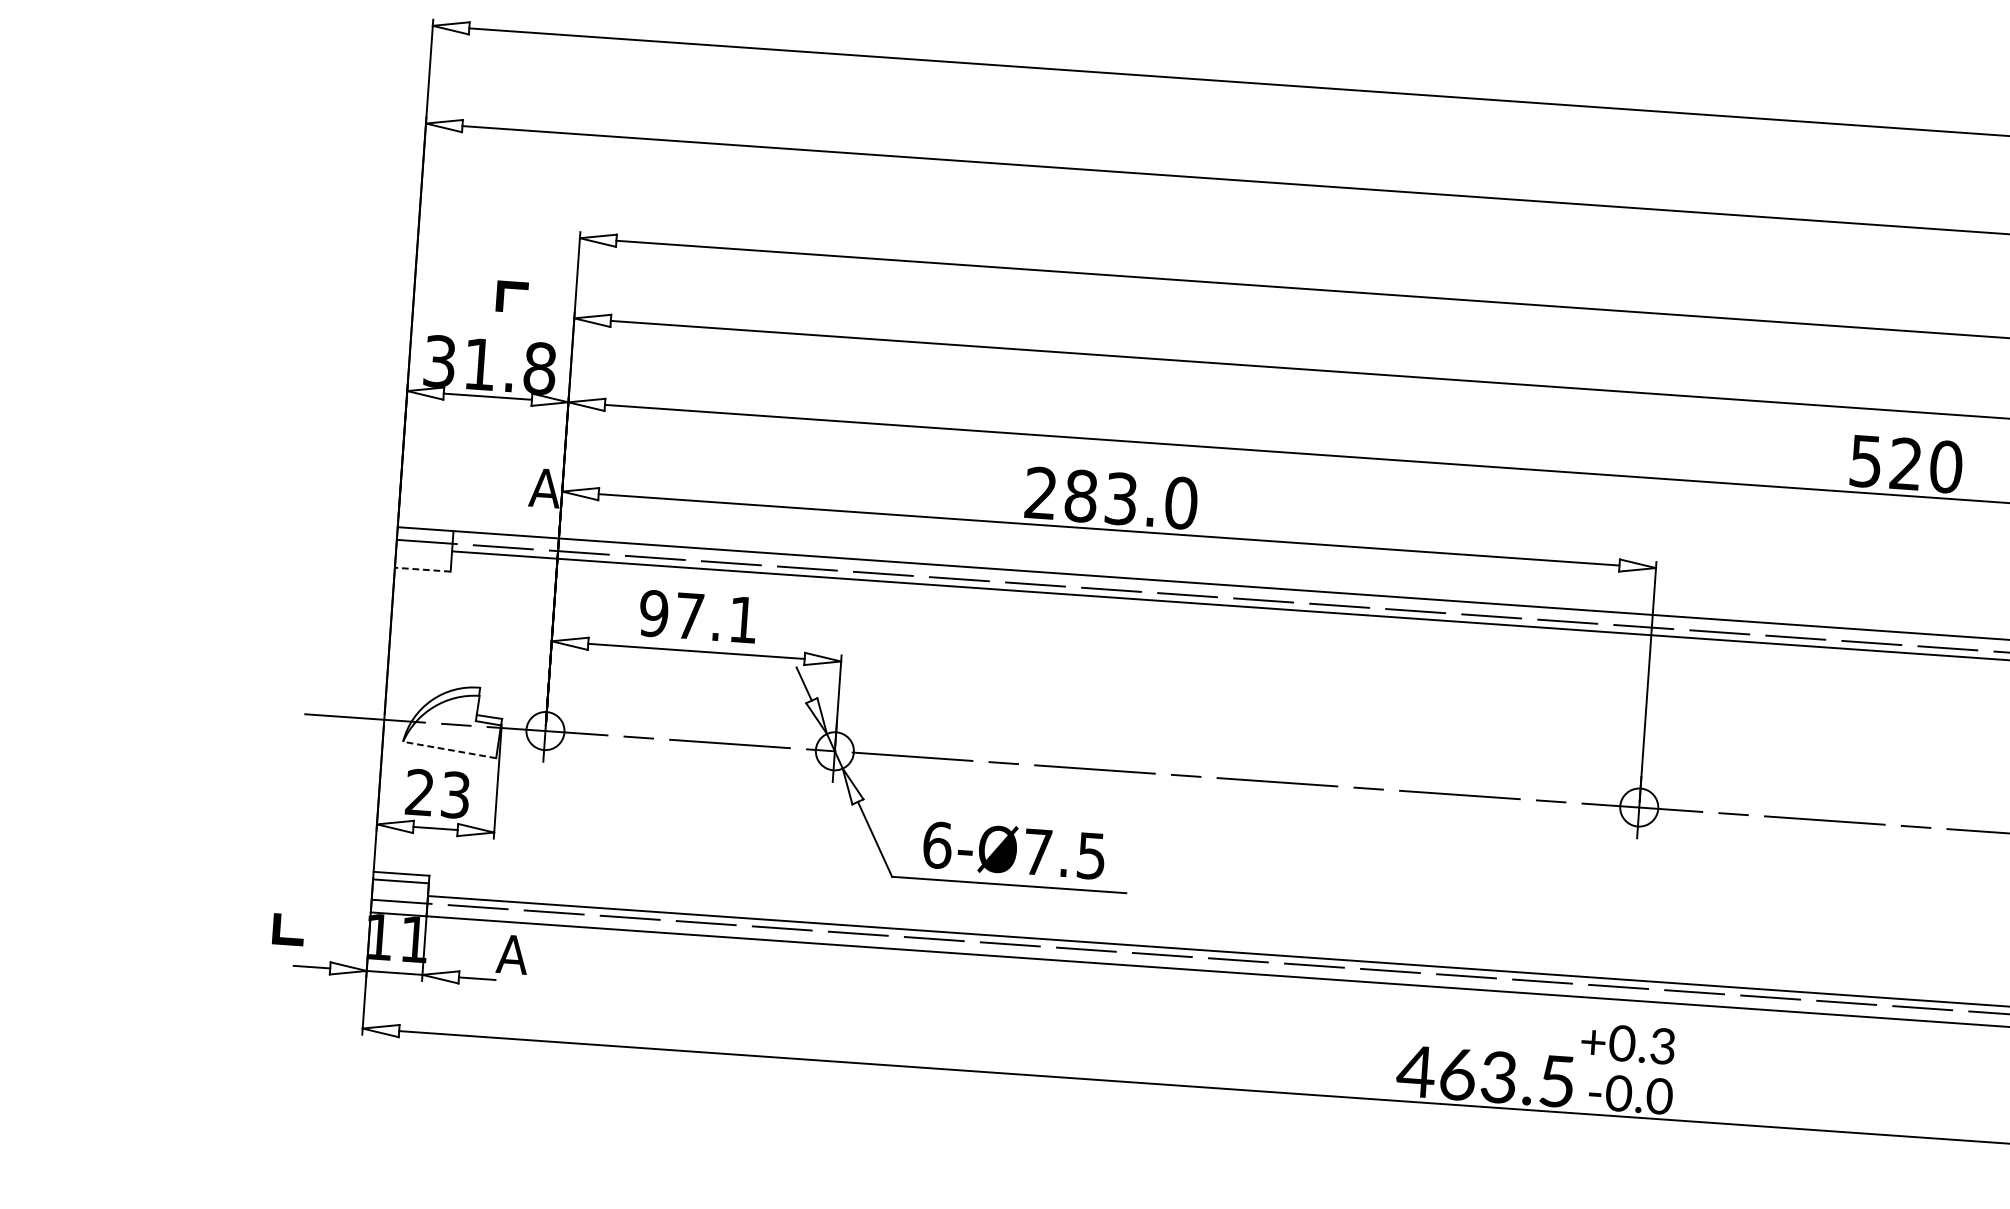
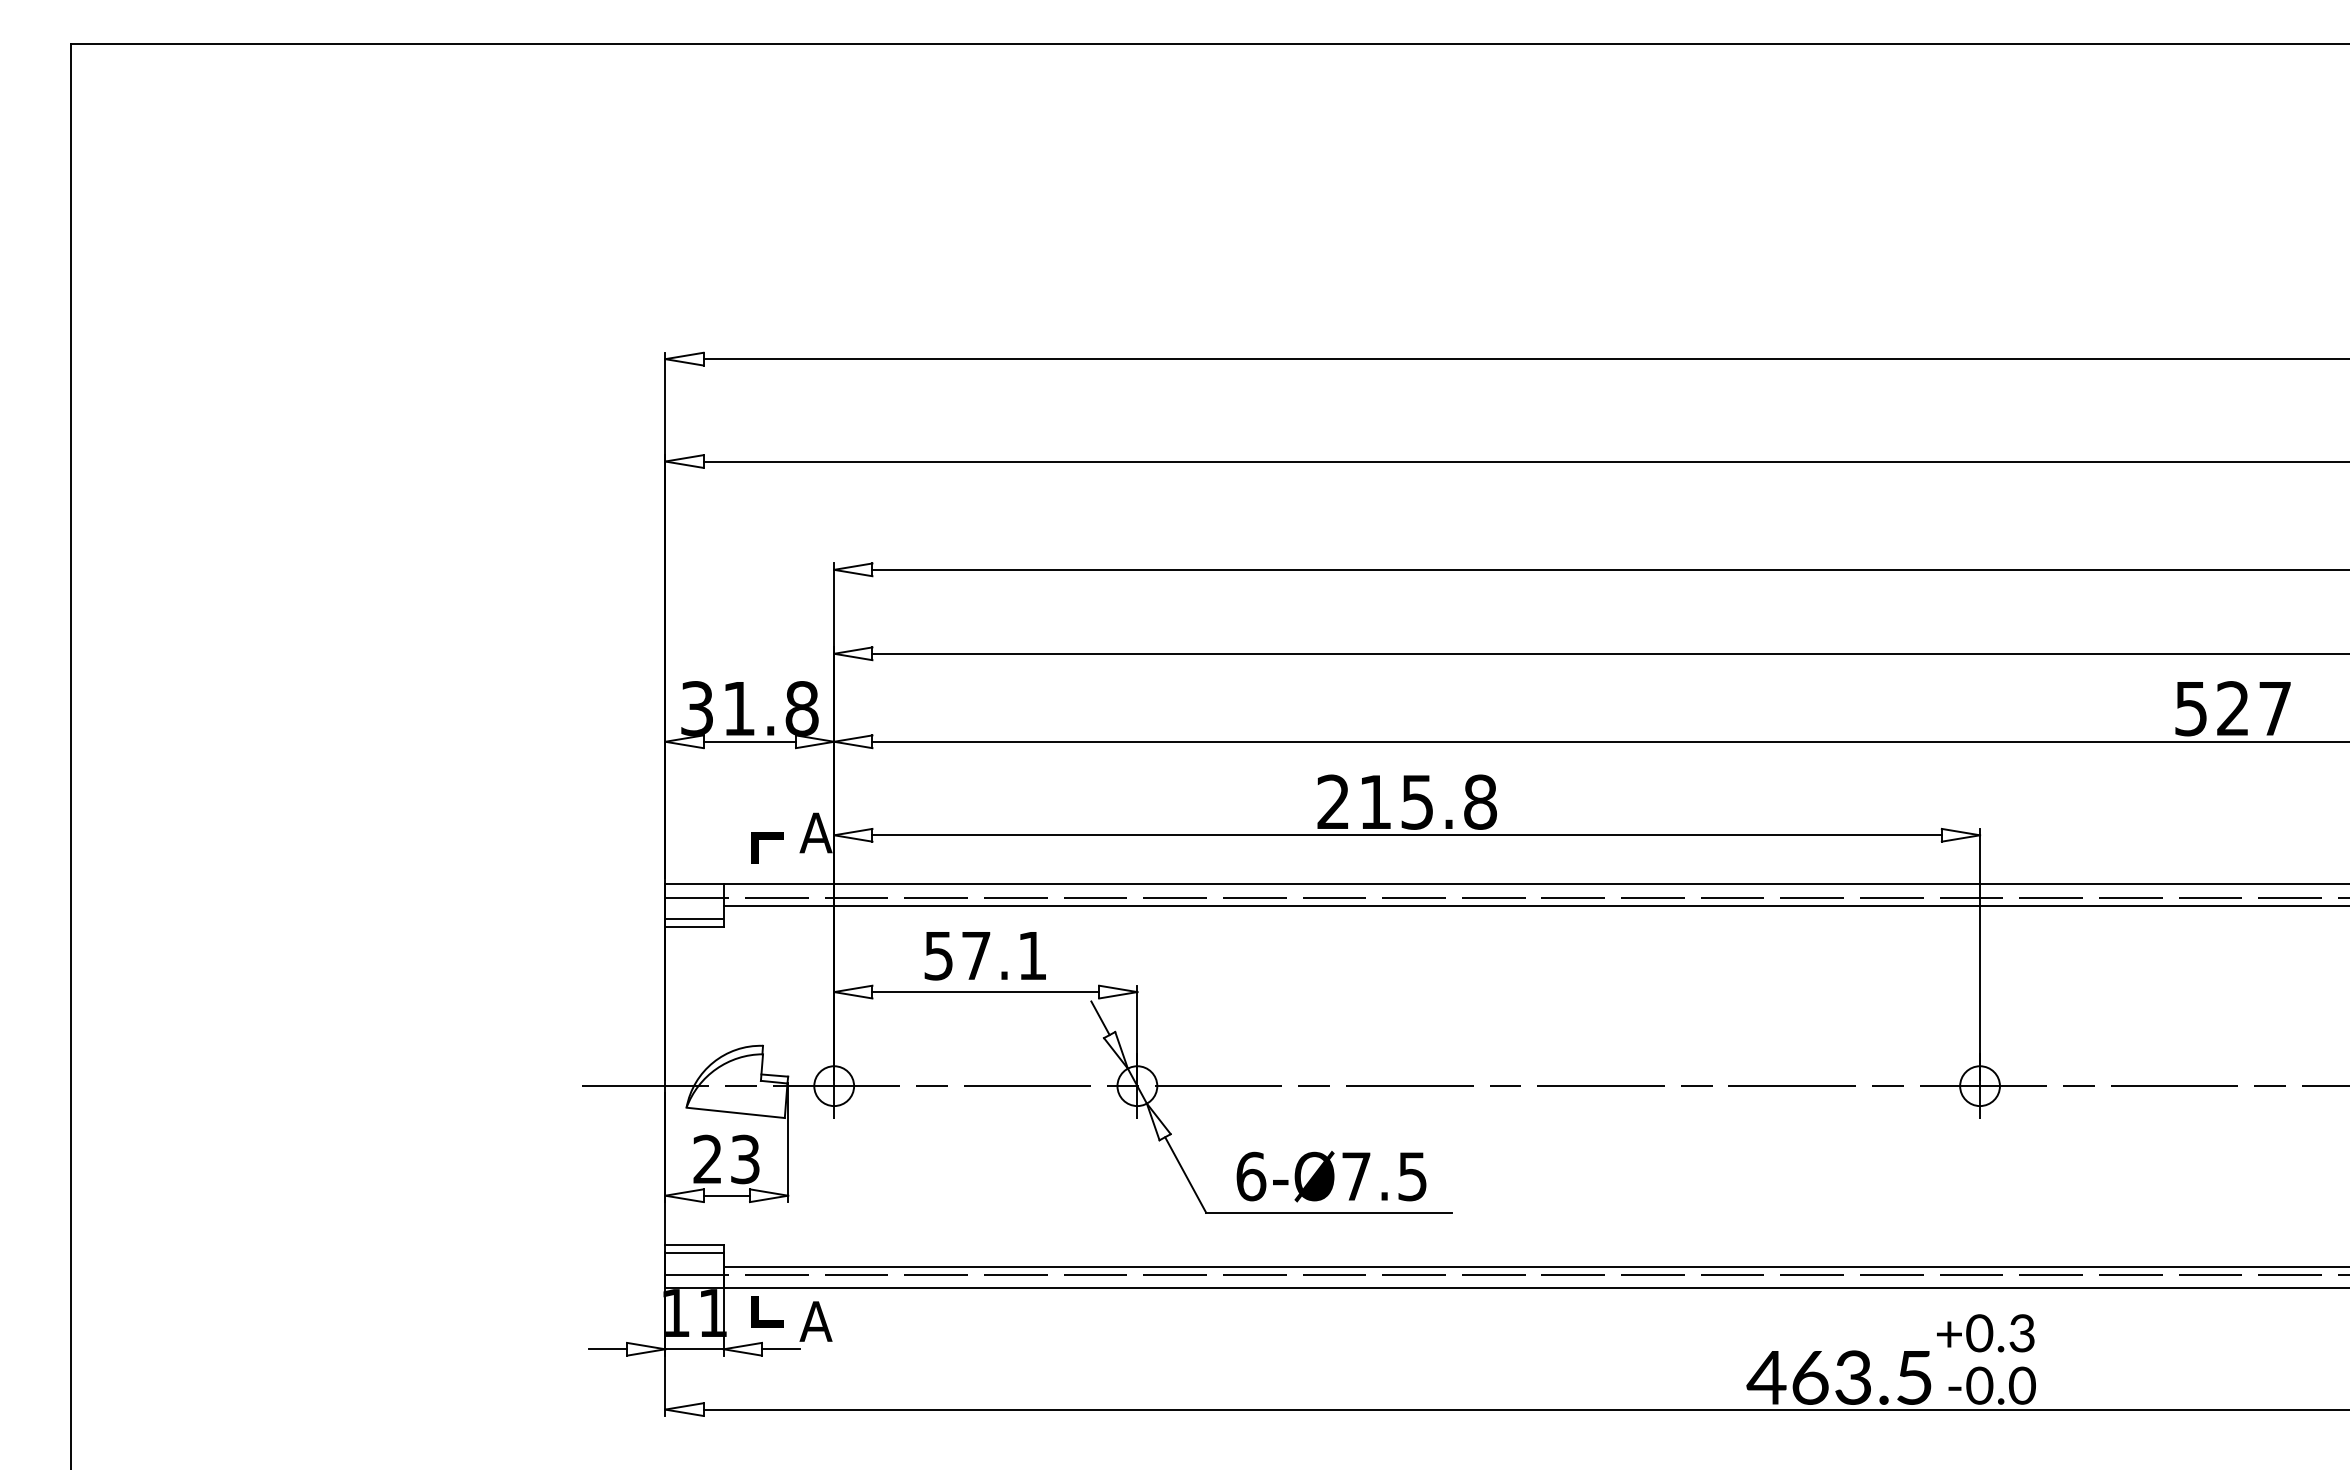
line: (512, 288) -> (767, 839), moved
text: (1945, 466) -> (2274, 708), 520 -> 527
text: (1131, 499) -> (1428, 801), 283.0 -> 215.8
line: (423, 561) -> (694, 918), added
line: (422, 569) -> (694, 926), dashed -> solid
text: (653, 613) -> (938, 955), 97.1 -> 57.1
line: (449, 749) -> (735, 1112), dashed -> solid
line: (279, 928) -> (758, 1311), moved

